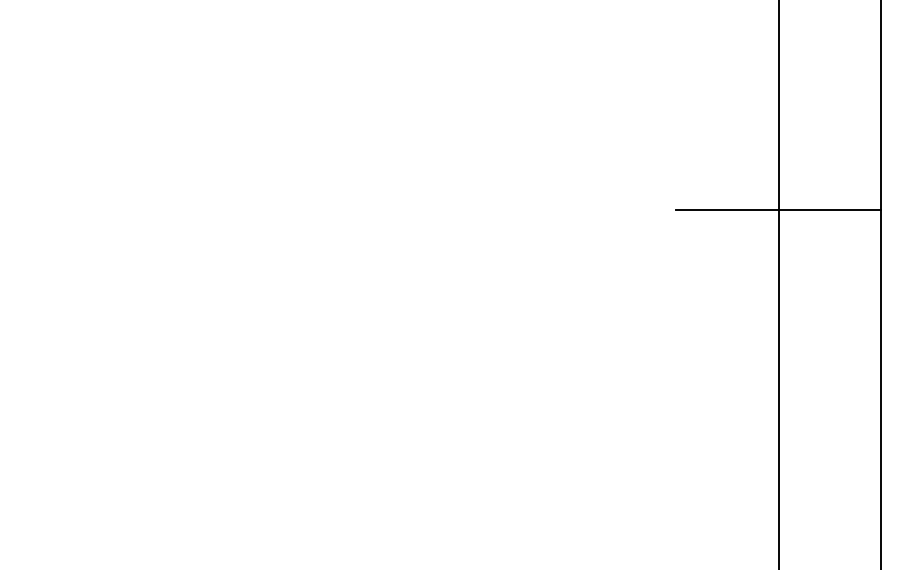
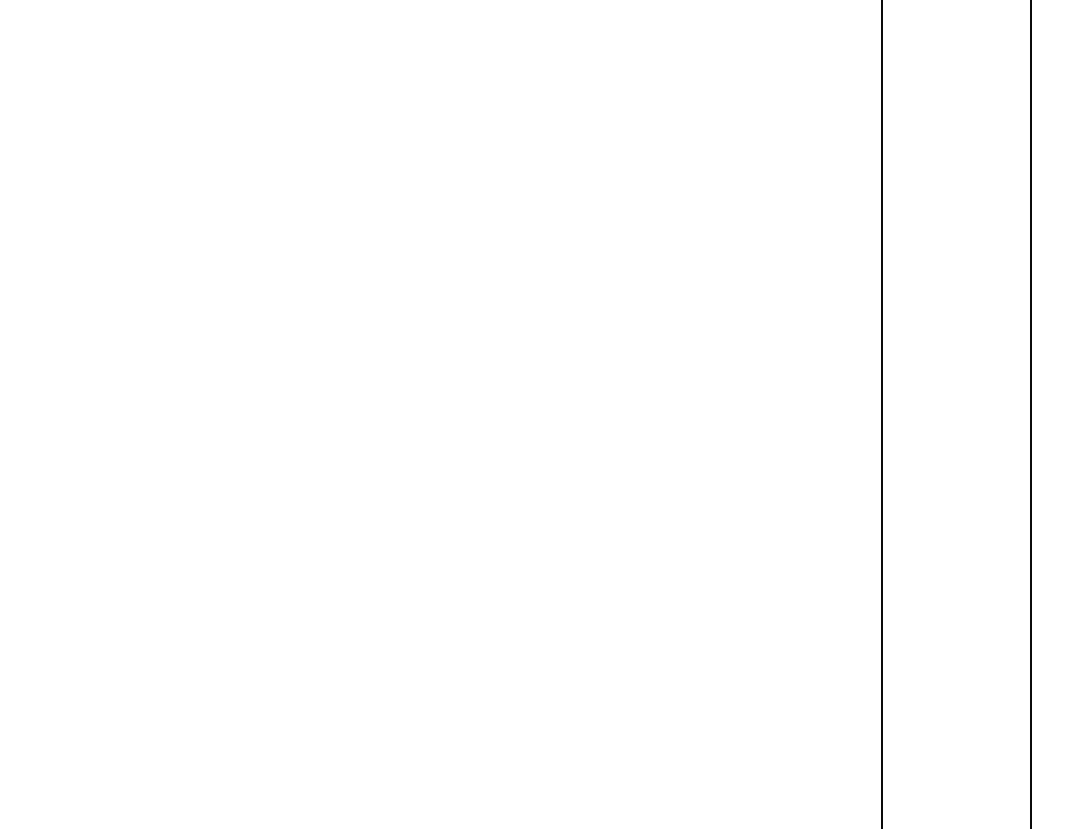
line: (778, 209) -> (881, 328), removed

